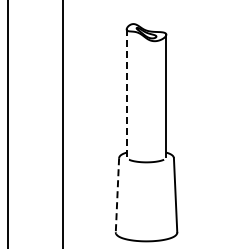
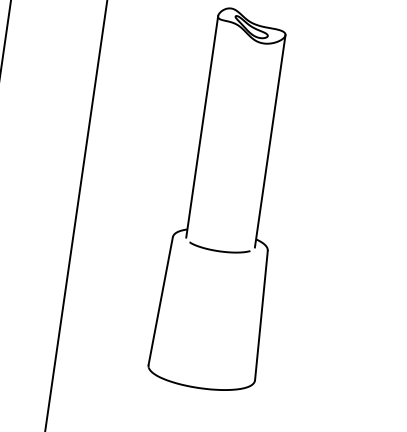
line: (126, 93) -> (201, 127), dashed -> solid
line: (117, 195) -> (160, 301), dashed -> solid

